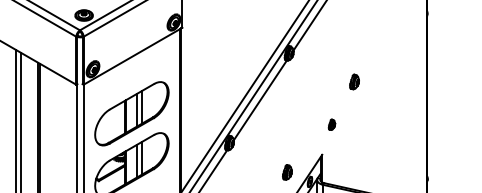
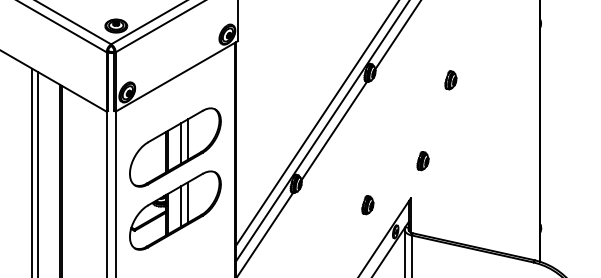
part: (354, 82) -> (450, 80), moved
part: (331, 125) -> (422, 161), size x1.43
part: (287, 172) -> (367, 205), moved

